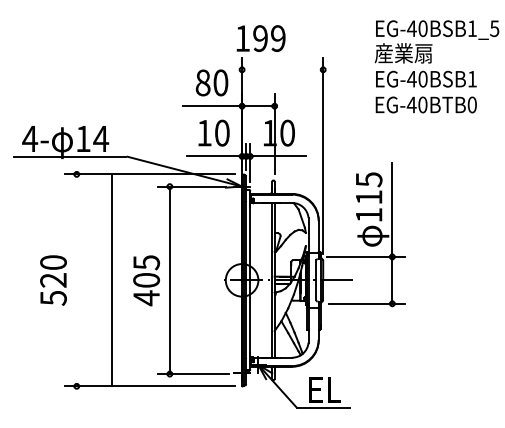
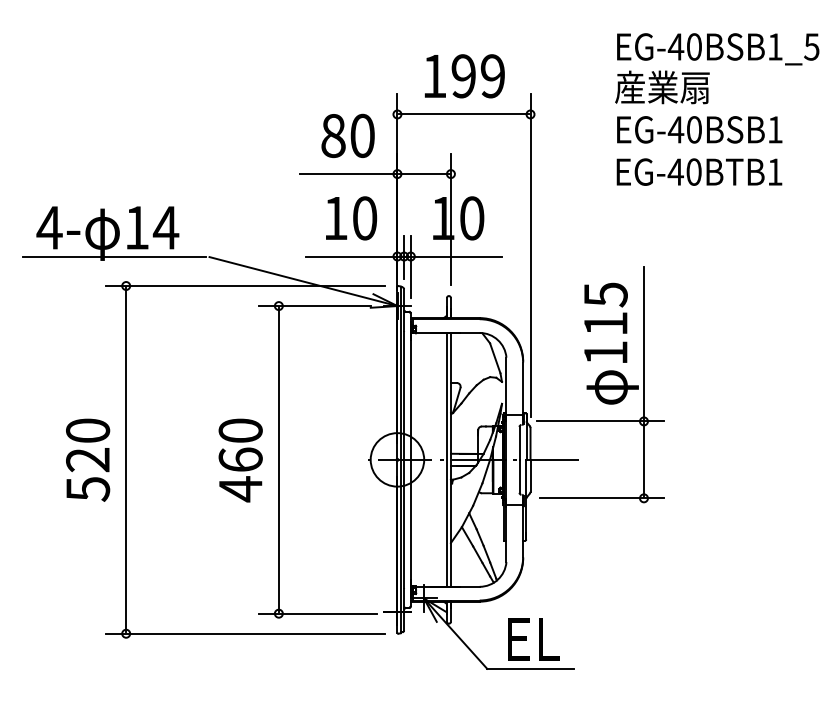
text: (260, 38) -> (463, 76), moved
line: (282, 69) -> (463, 113), added
text: (471, 104) -> (773, 171), EG-40BTB0 -> EG-40BTB1
text: (146, 271) -> (240, 445), 405 -> 460
line: (111, 280) -> (125, 460), moved

